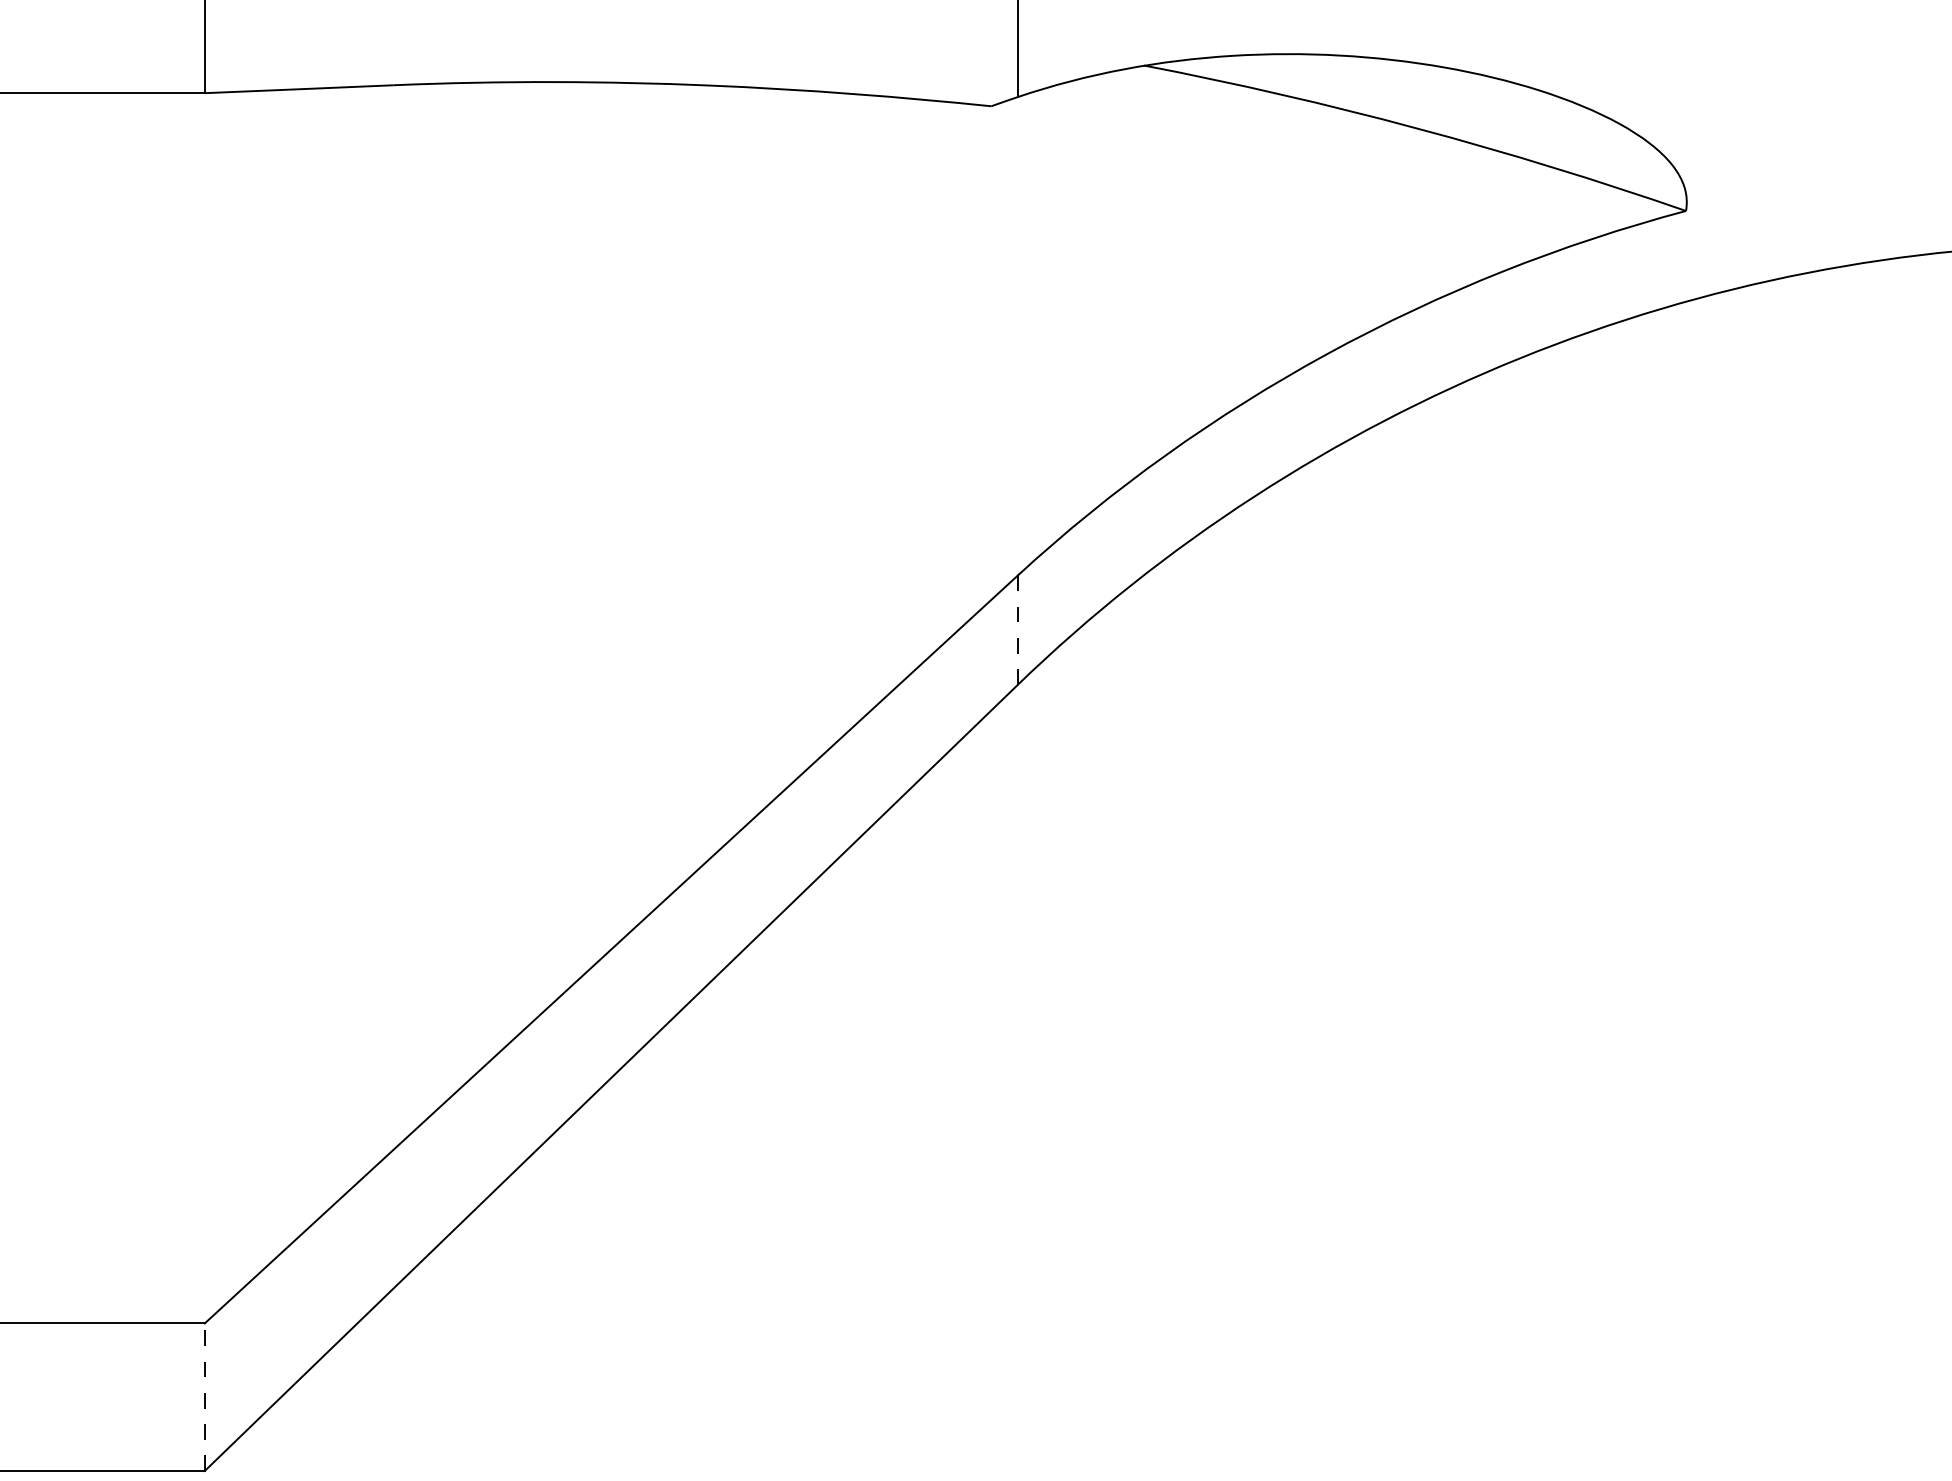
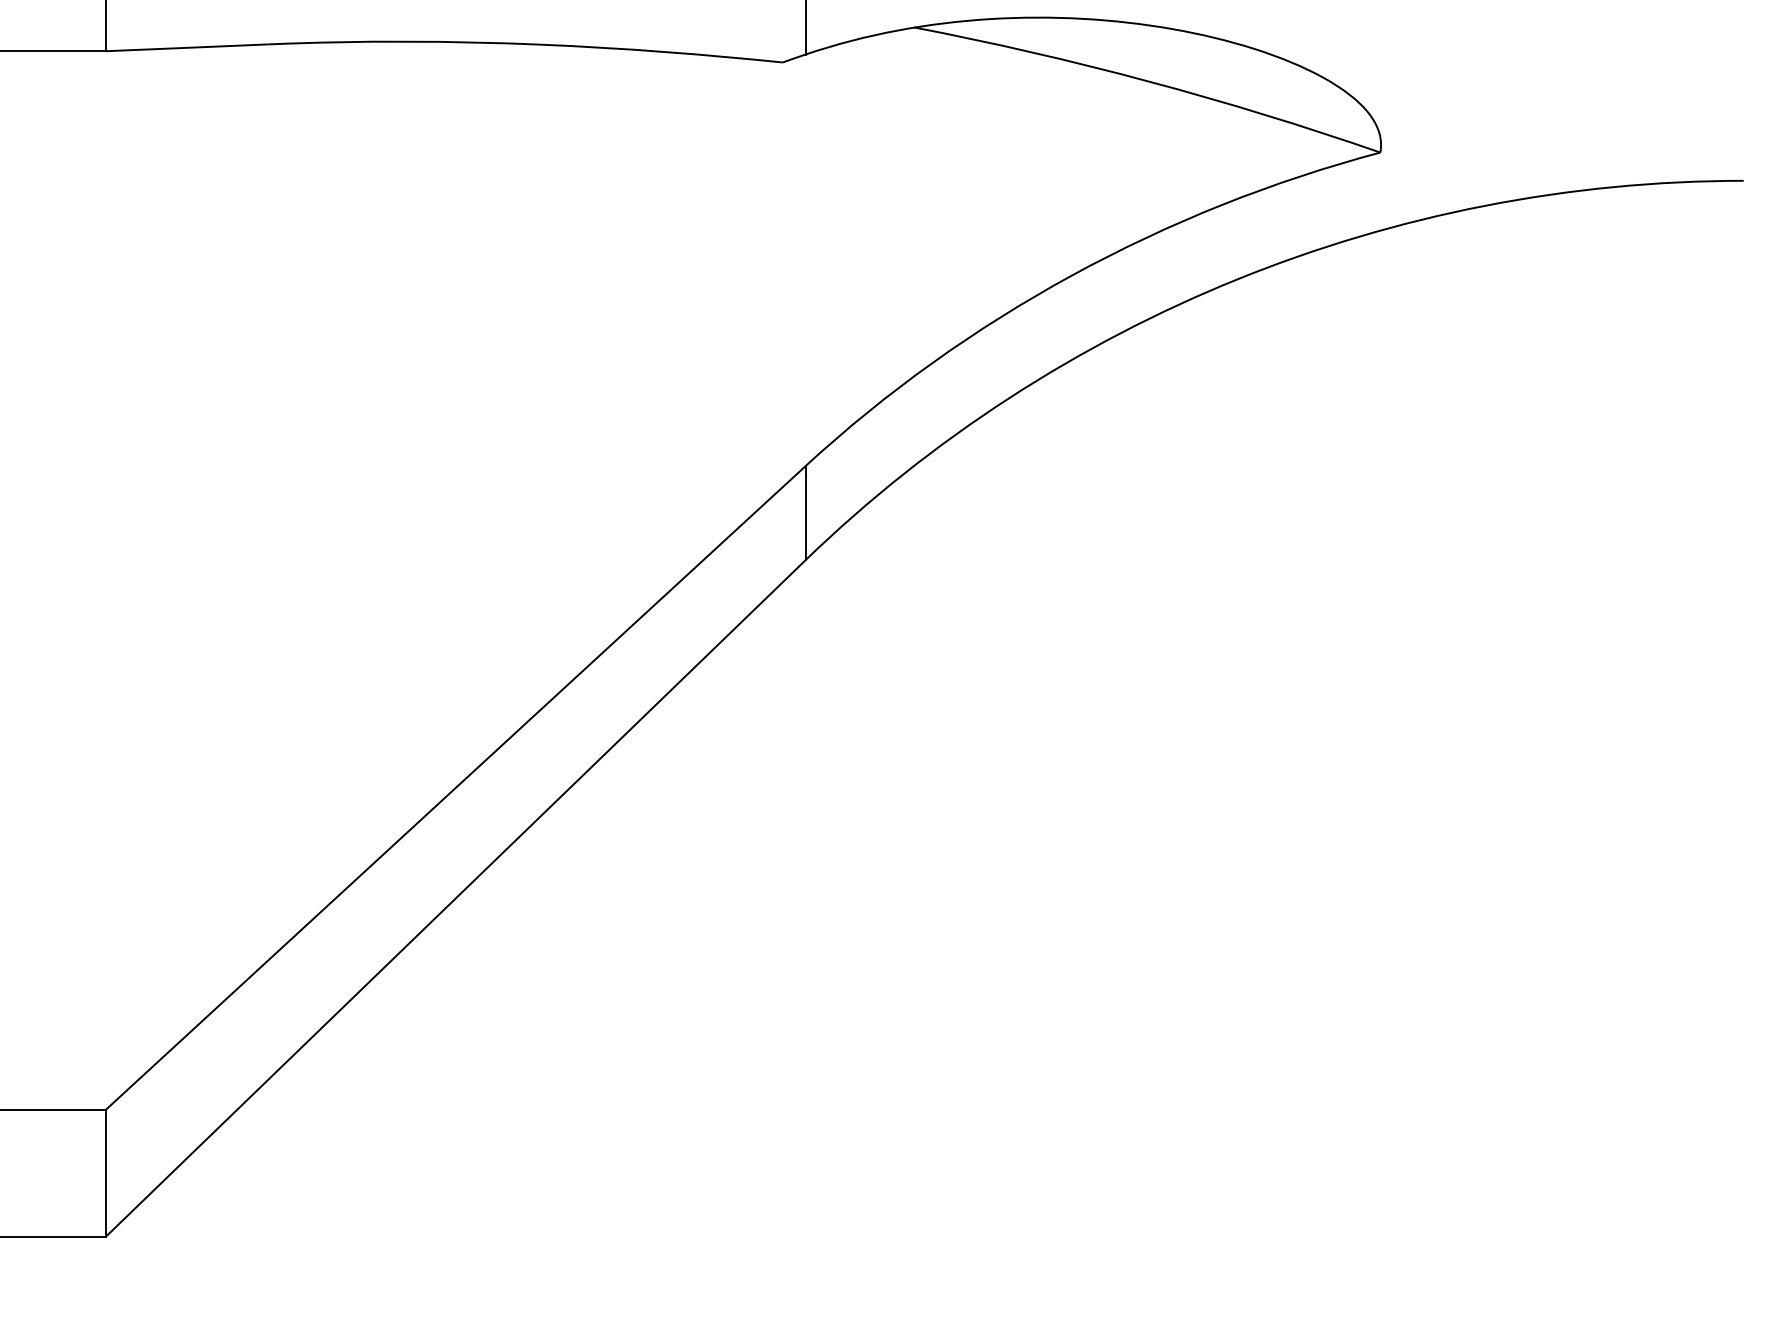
line: (1017, 629) -> (805, 512), dashed -> solid
line: (205, 1396) -> (106, 1172), dashed -> solid

